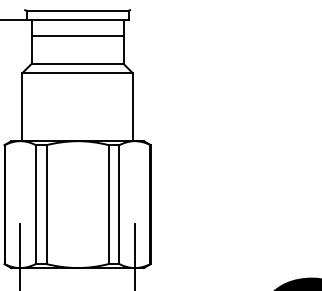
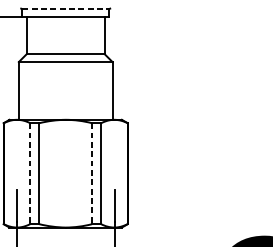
line: (78, 10) -> (66, 8), solid -> dashed
line: (77, 36) -> (65, 30), removed
line: (35, 205) -> (29, 174), solid -> dashed
line: (108, 205) -> (91, 174), solid -> dashed

